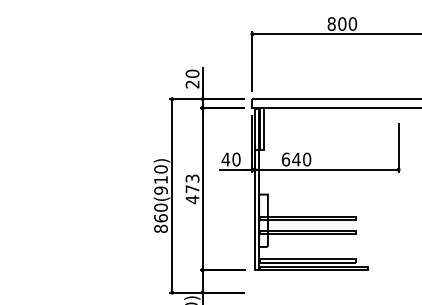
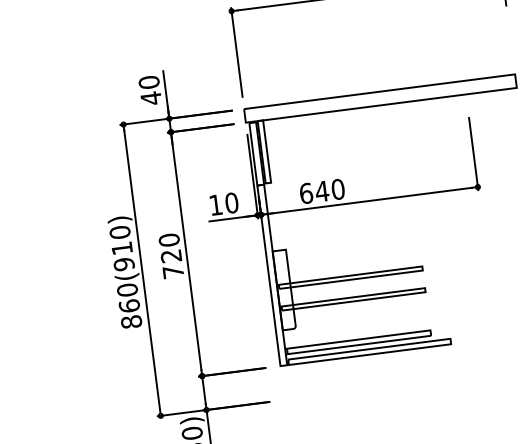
text: (192, 84) -> (151, 98), 20 -> 40
text: (225, 159) -> (215, 205), 40 -> 10
text: (192, 189) -> (171, 256), 473 -> 720

